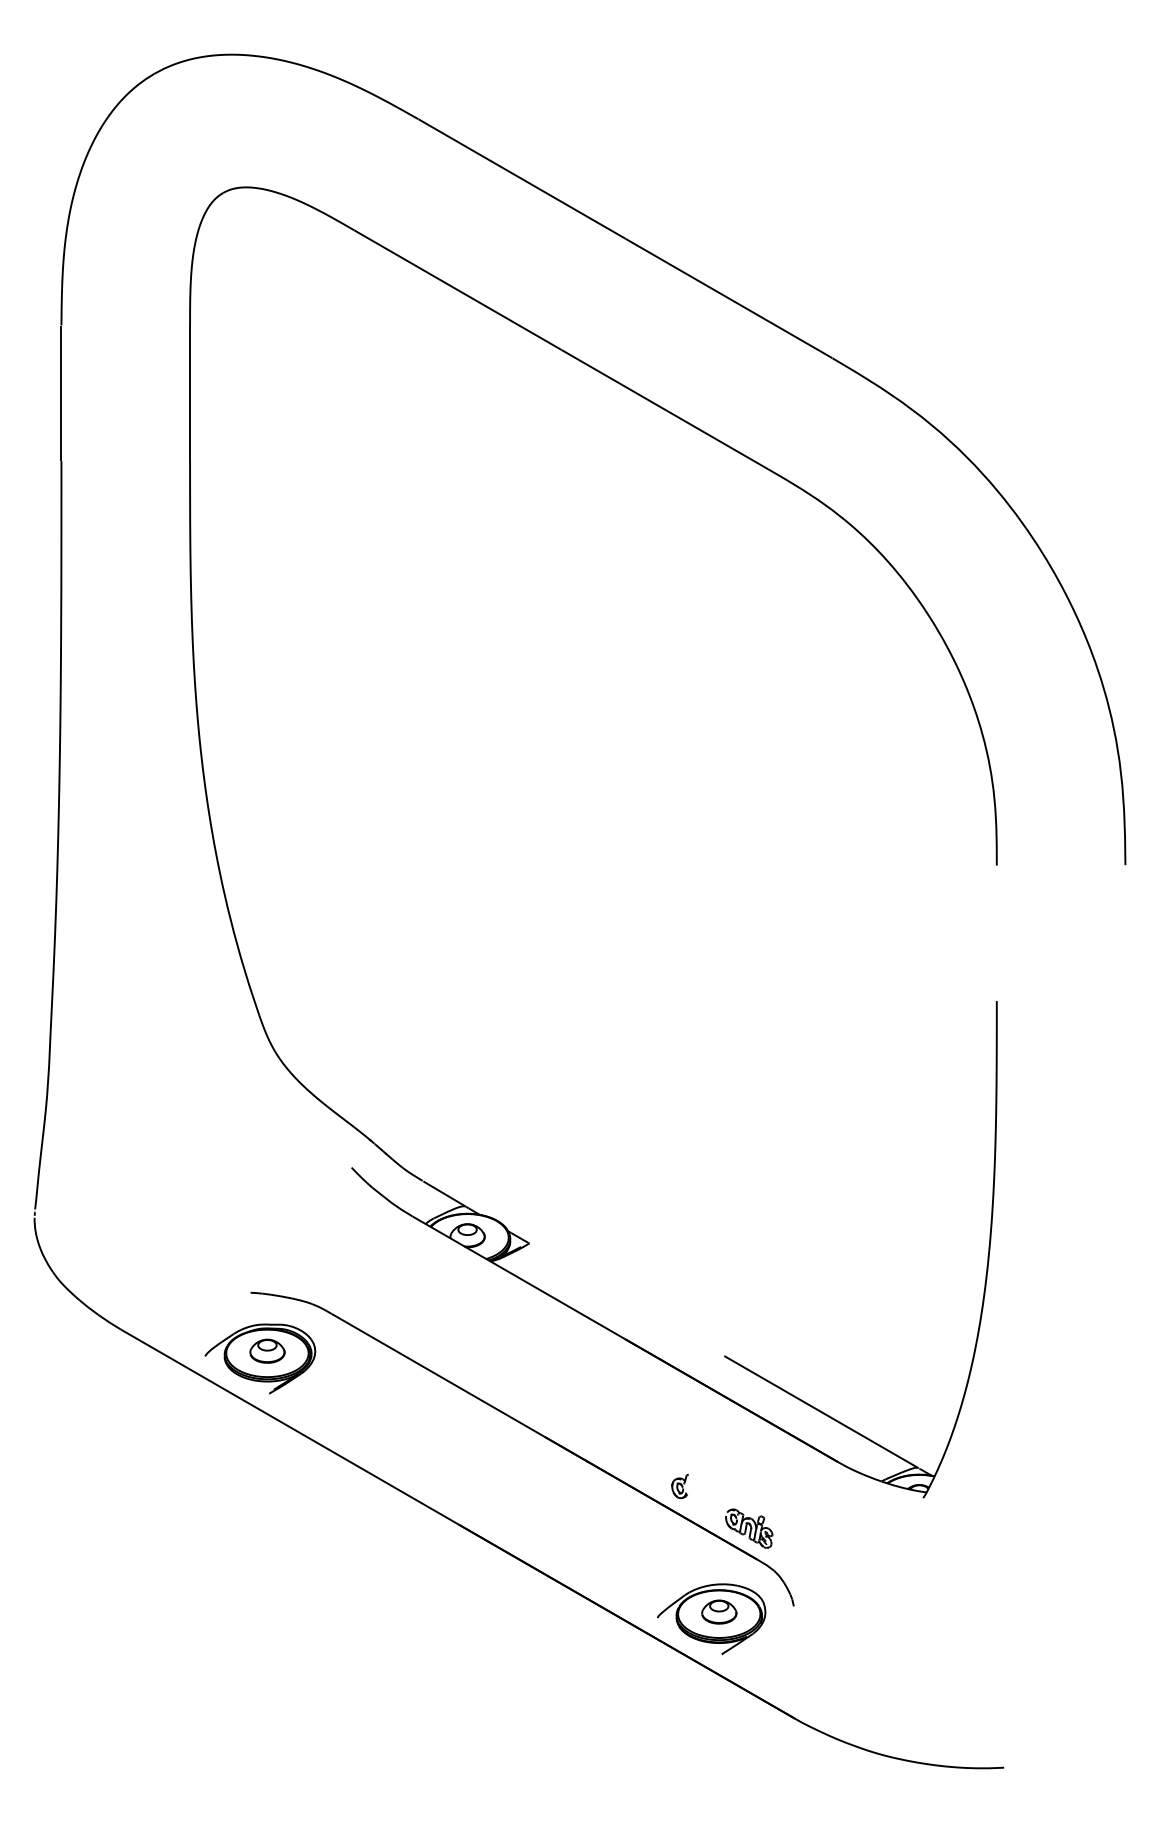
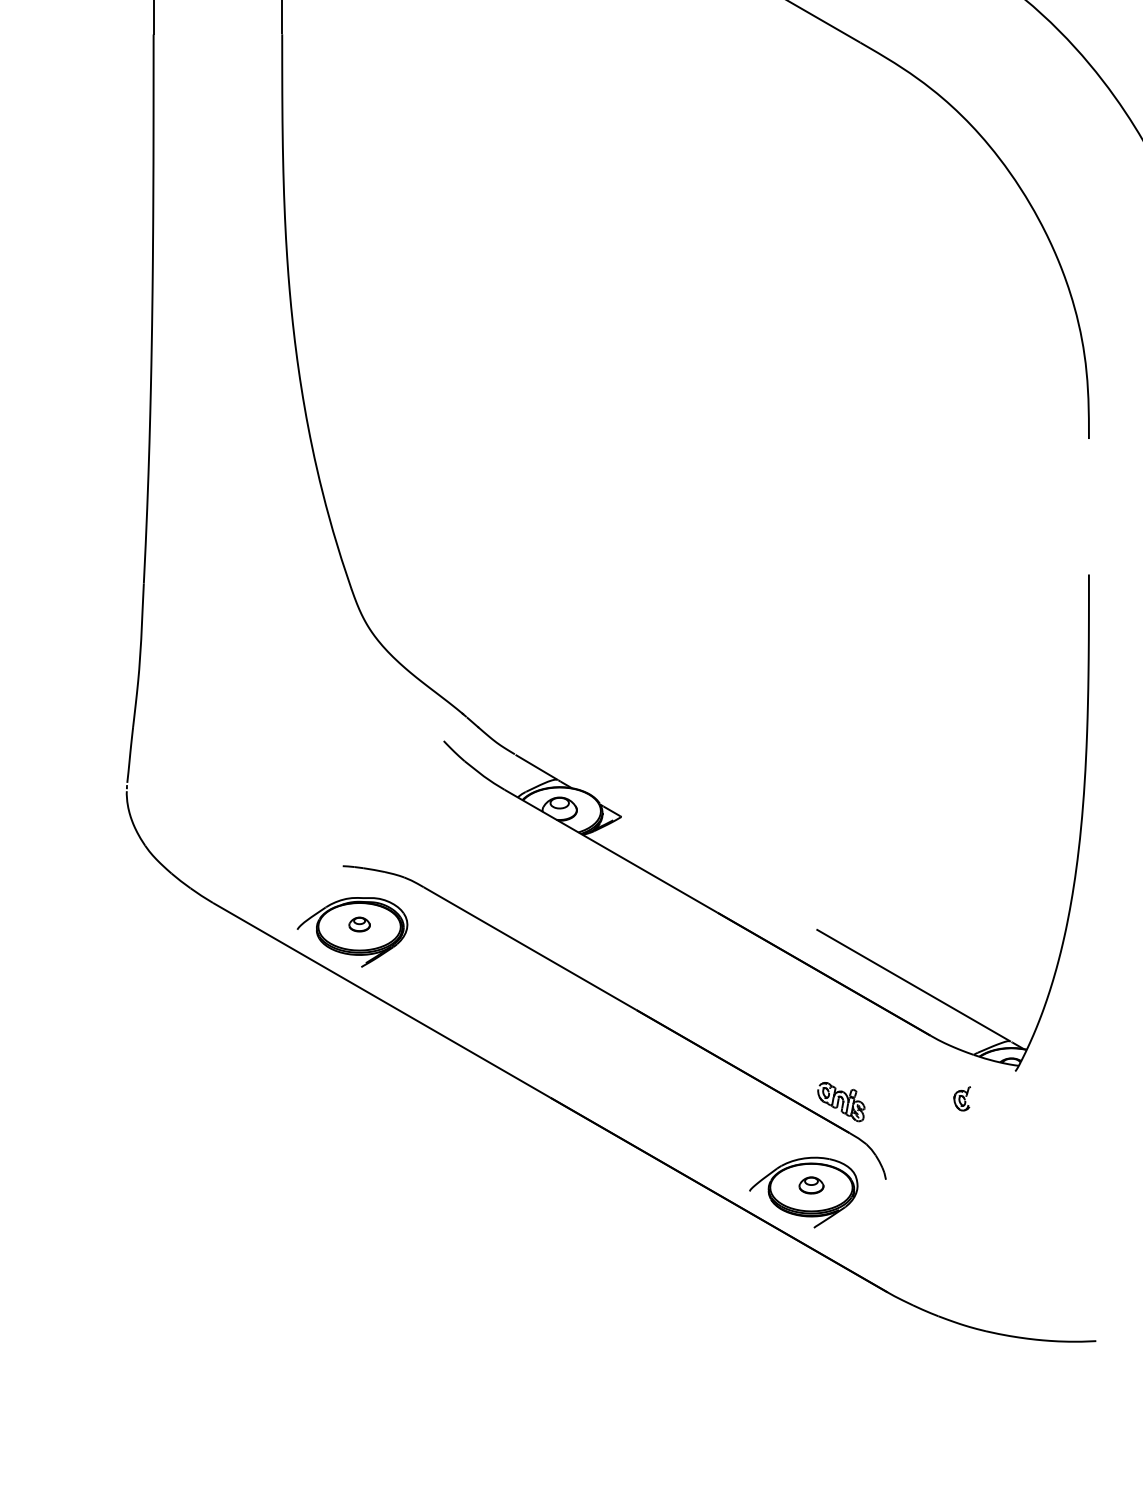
part: (267, 1350) -> (359, 923), size x0.6
part: (679, 1486) -> (961, 1098), moved
part: (719, 1611) -> (811, 1184), size x0.7

